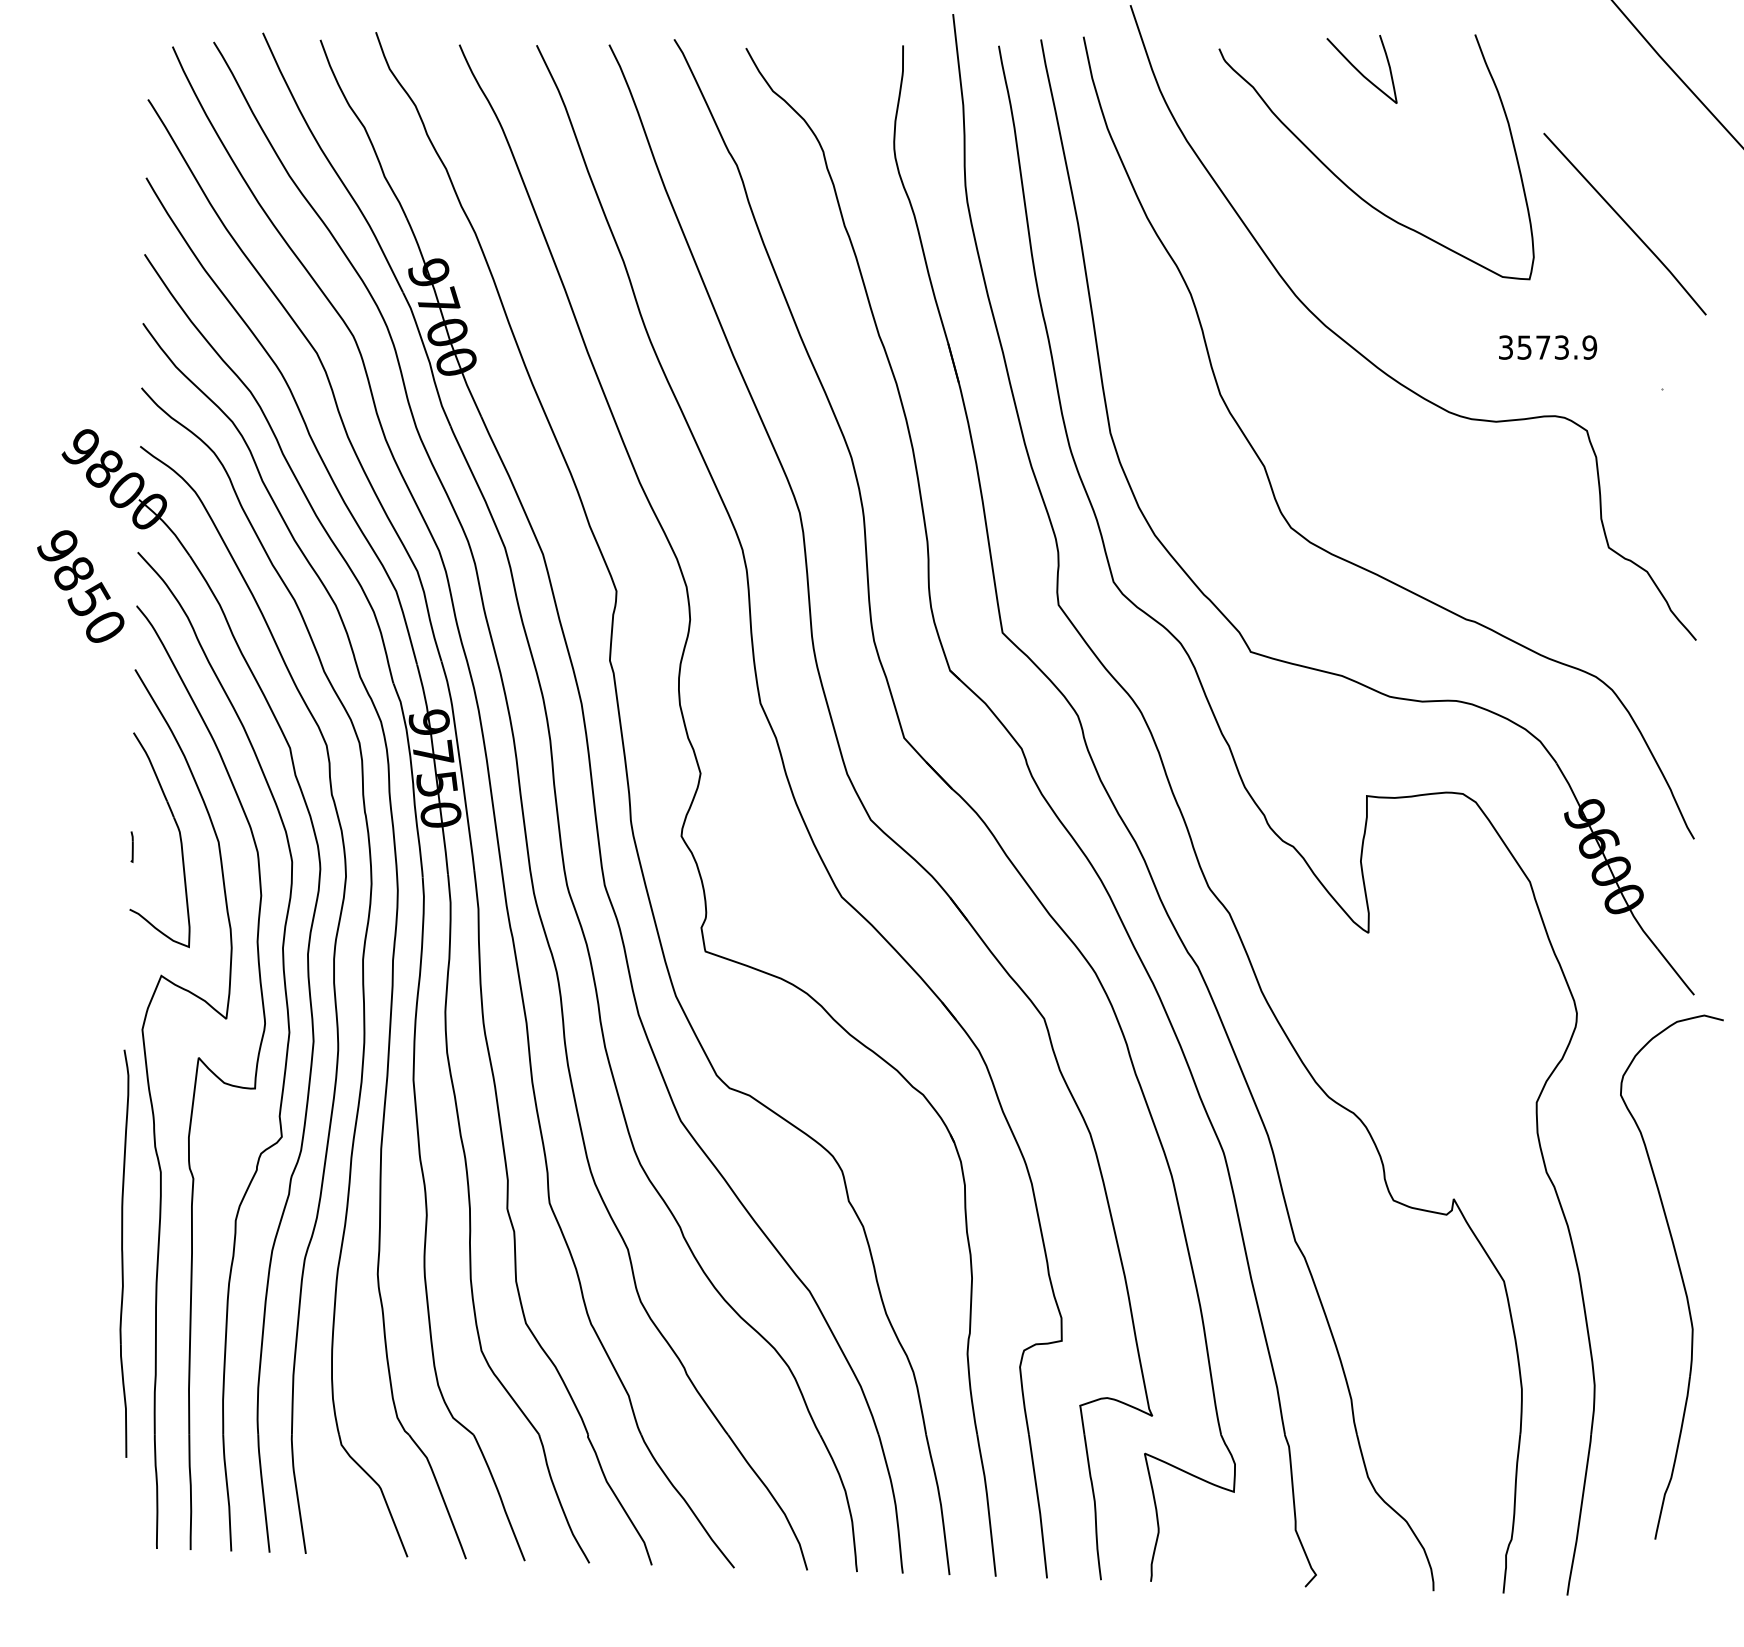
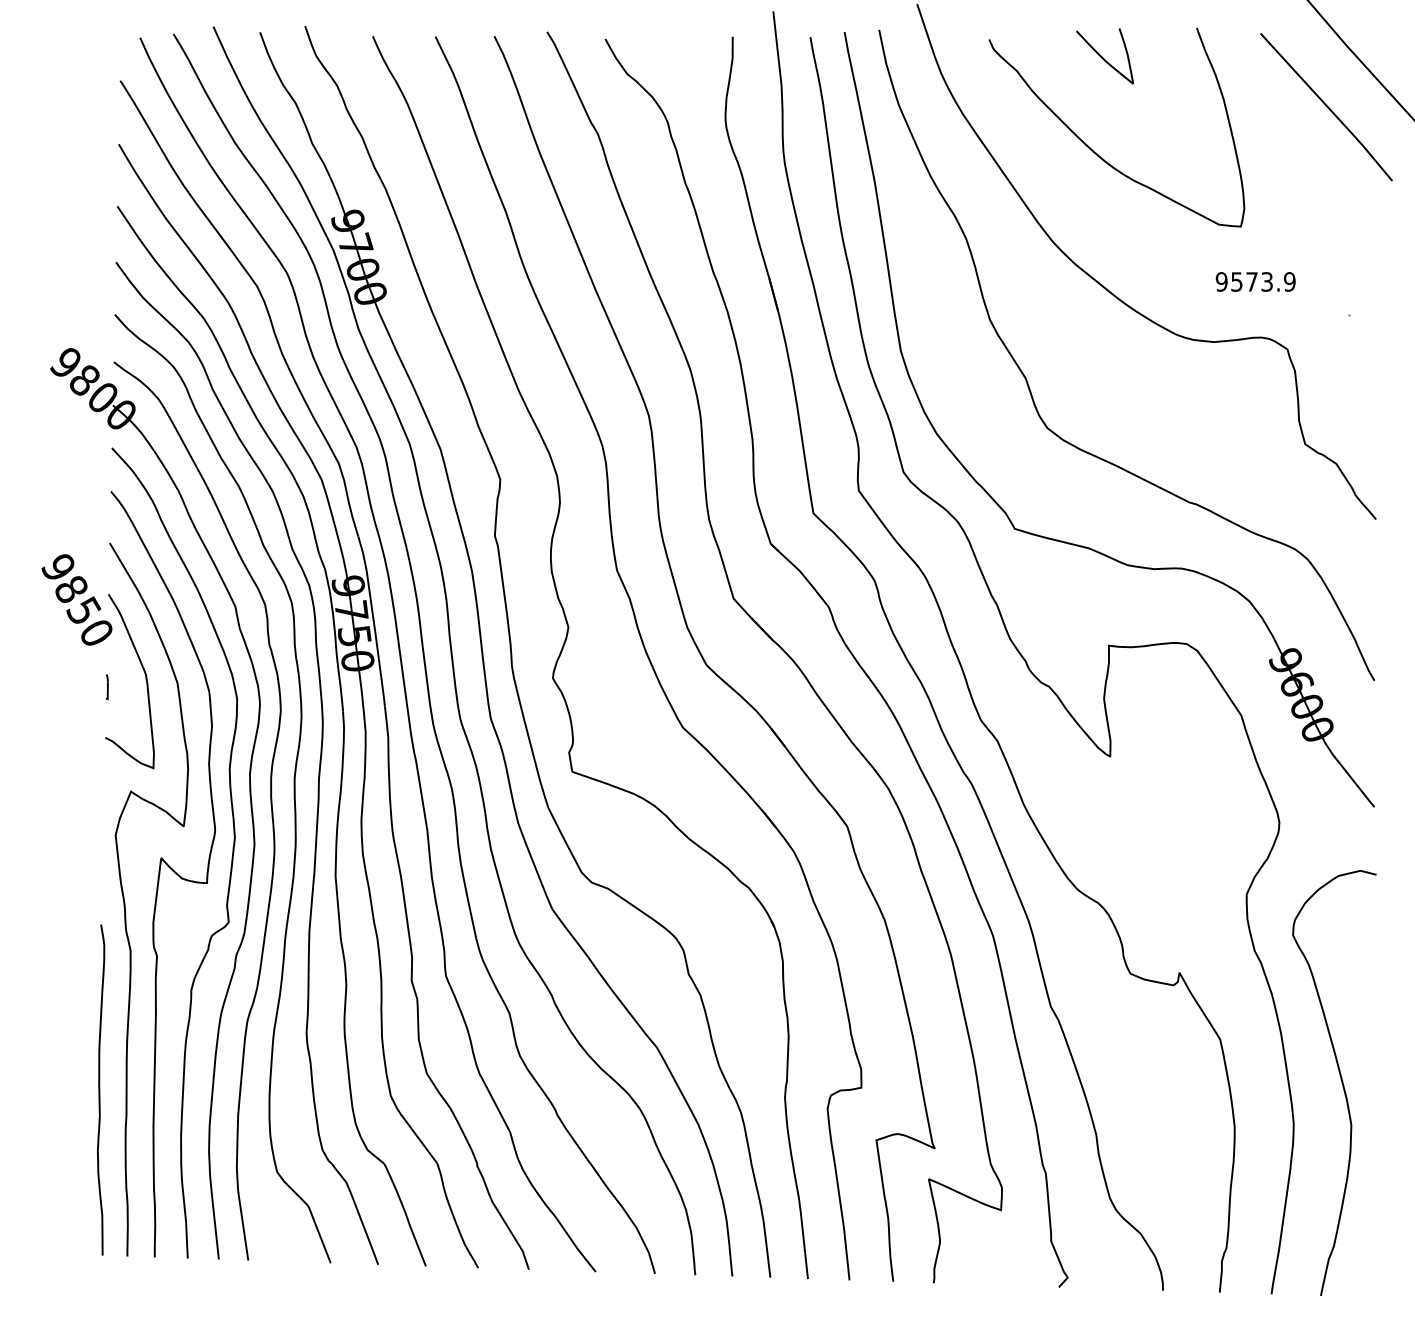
line: (1624, 223) -> (1326, 106), moved
text: (1505, 347) -> (1221, 281), 3573.9 -> 9573.9
text: (80, 586) -> (76, 599), moved
part: (124, 1253) -> (101, 1089), moved
part: (1679, 1272) -> (1340, 1079), moved

